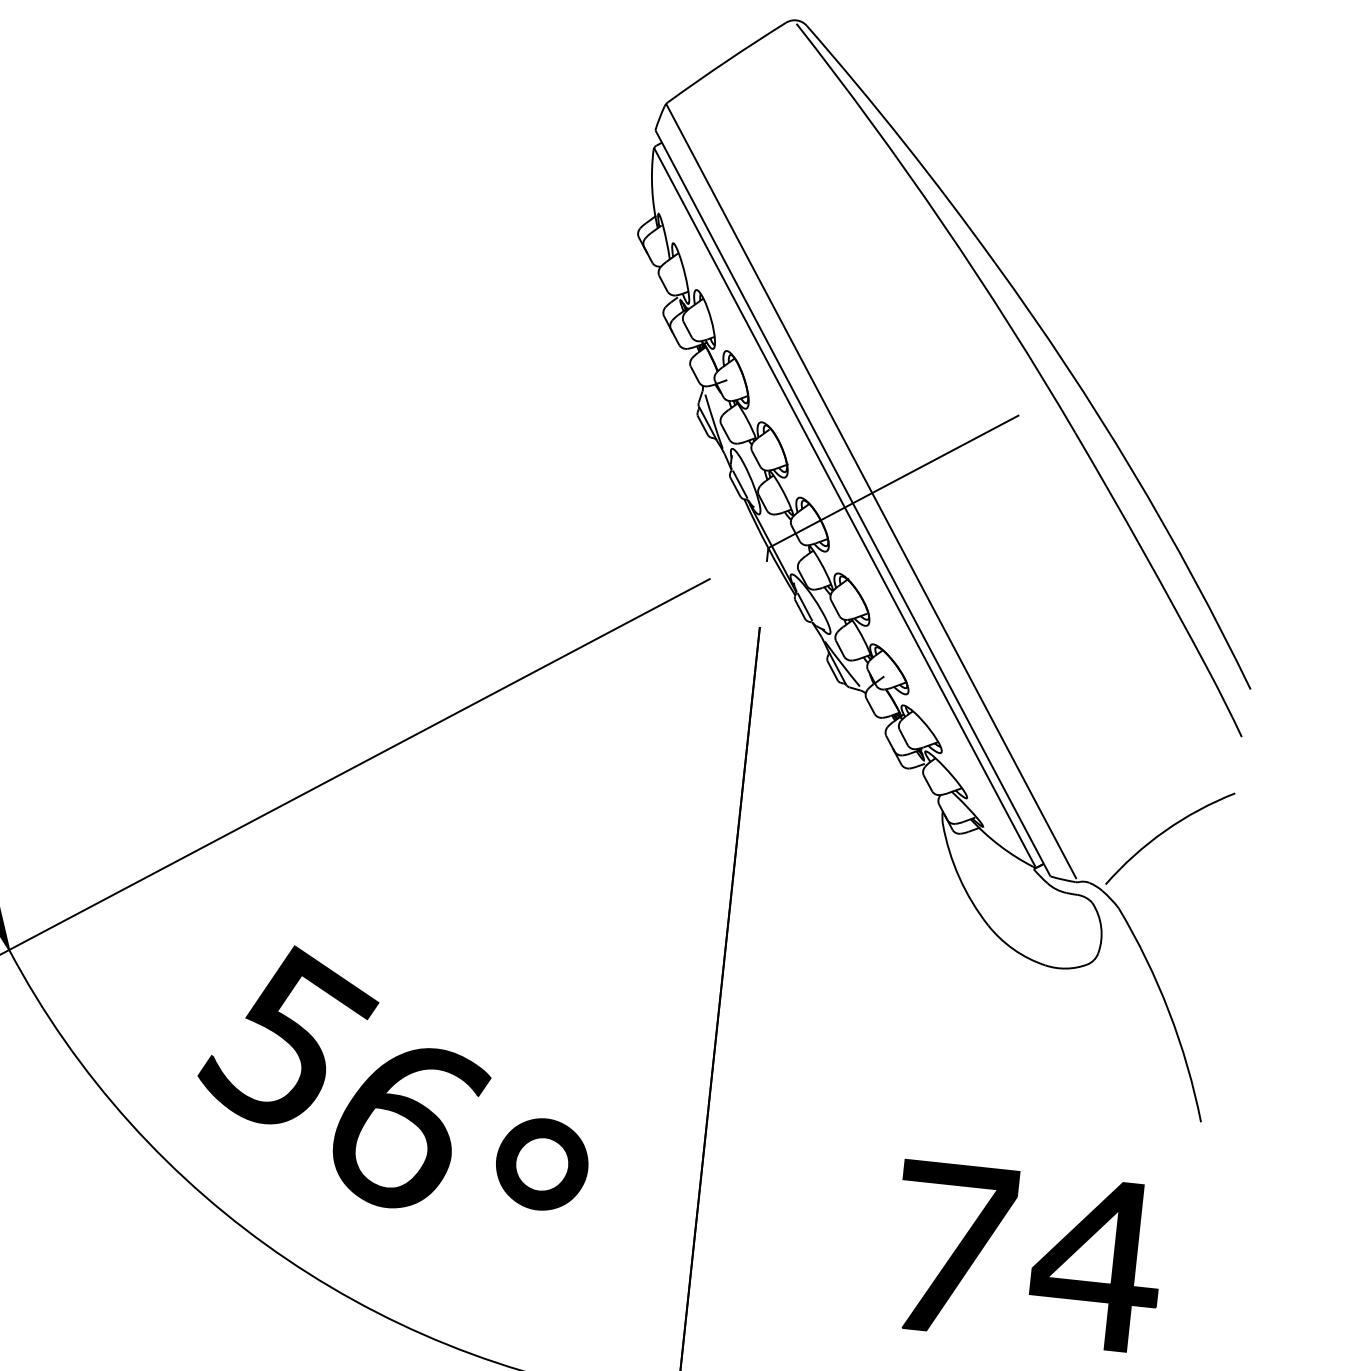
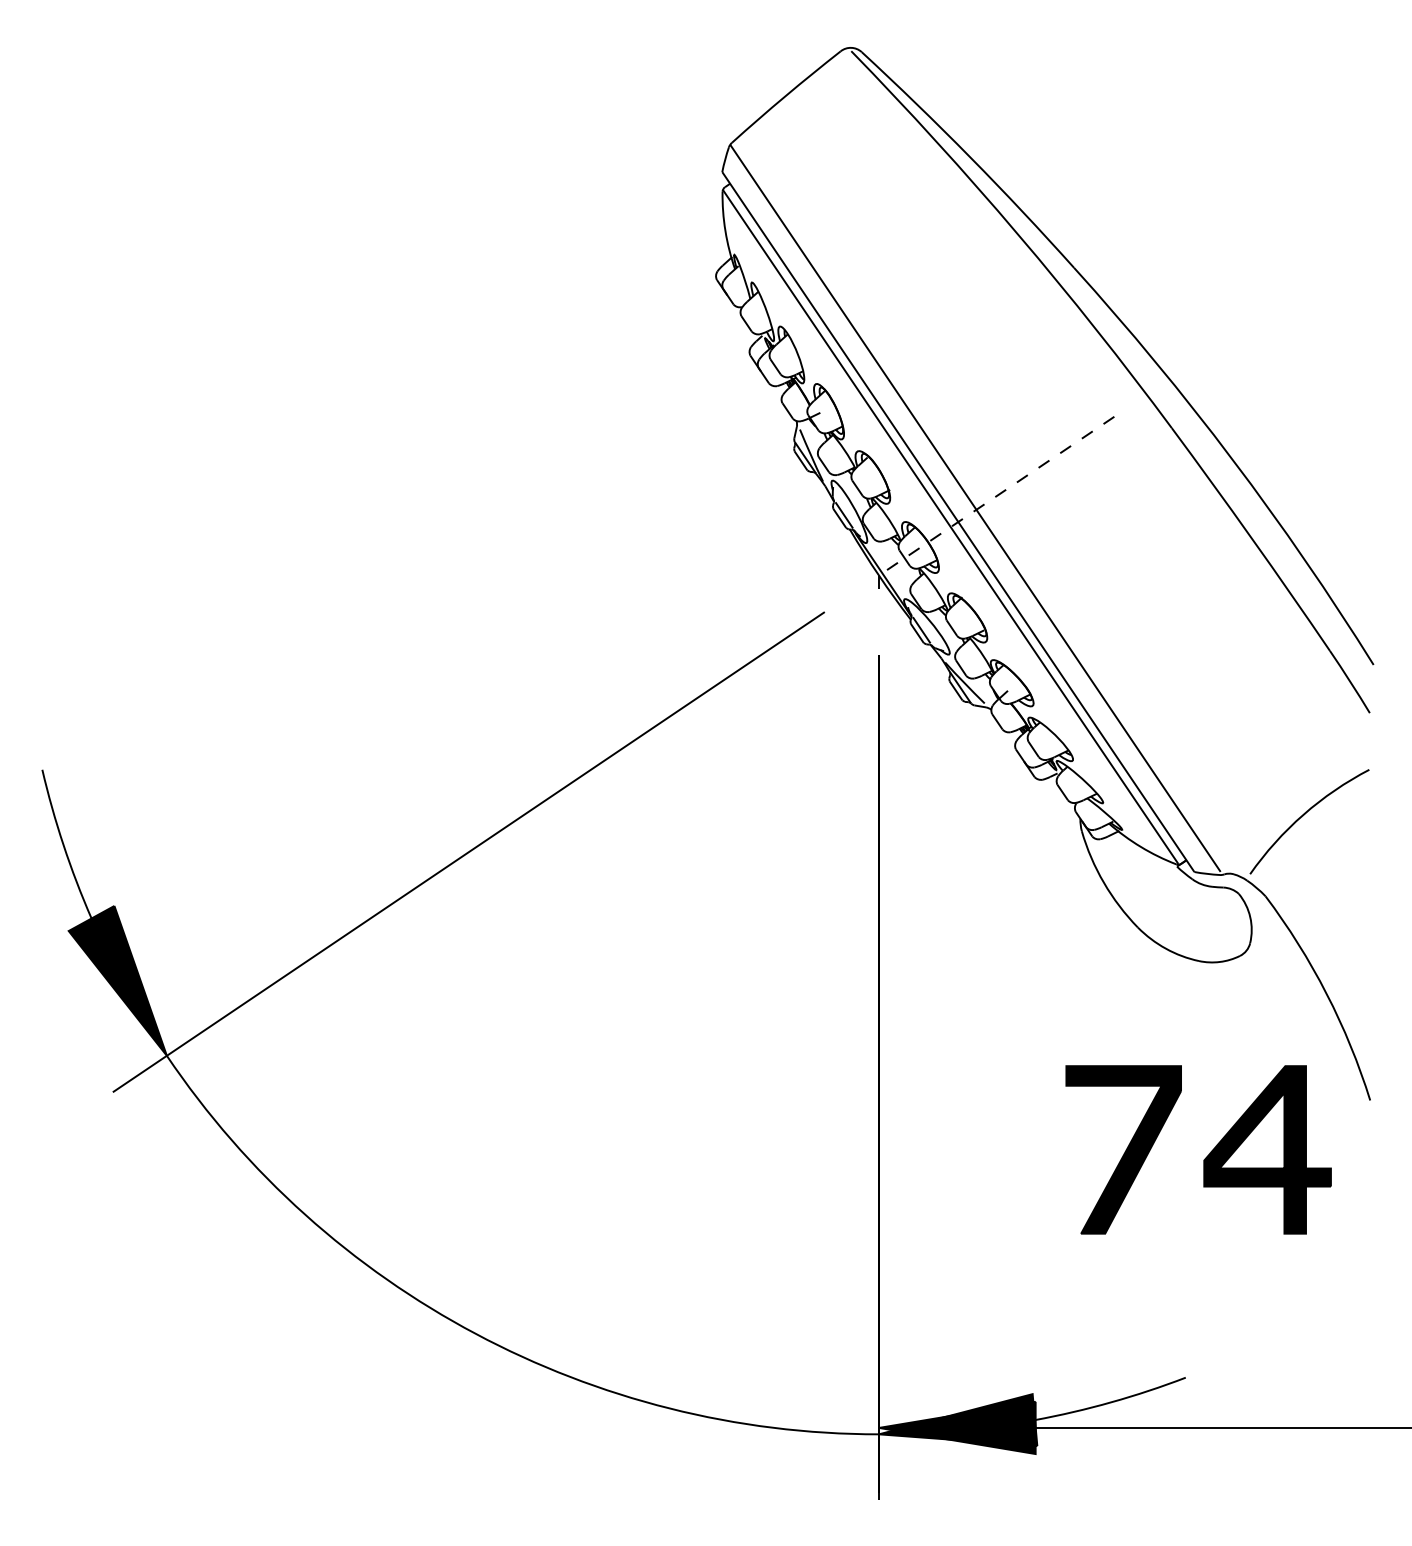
line: (893, 481) -> (996, 496), solid -> dashed
part: (396, 1082) -> (566, 1146), removed
part: (1035, 1264) -> (1206, 1156), moved

